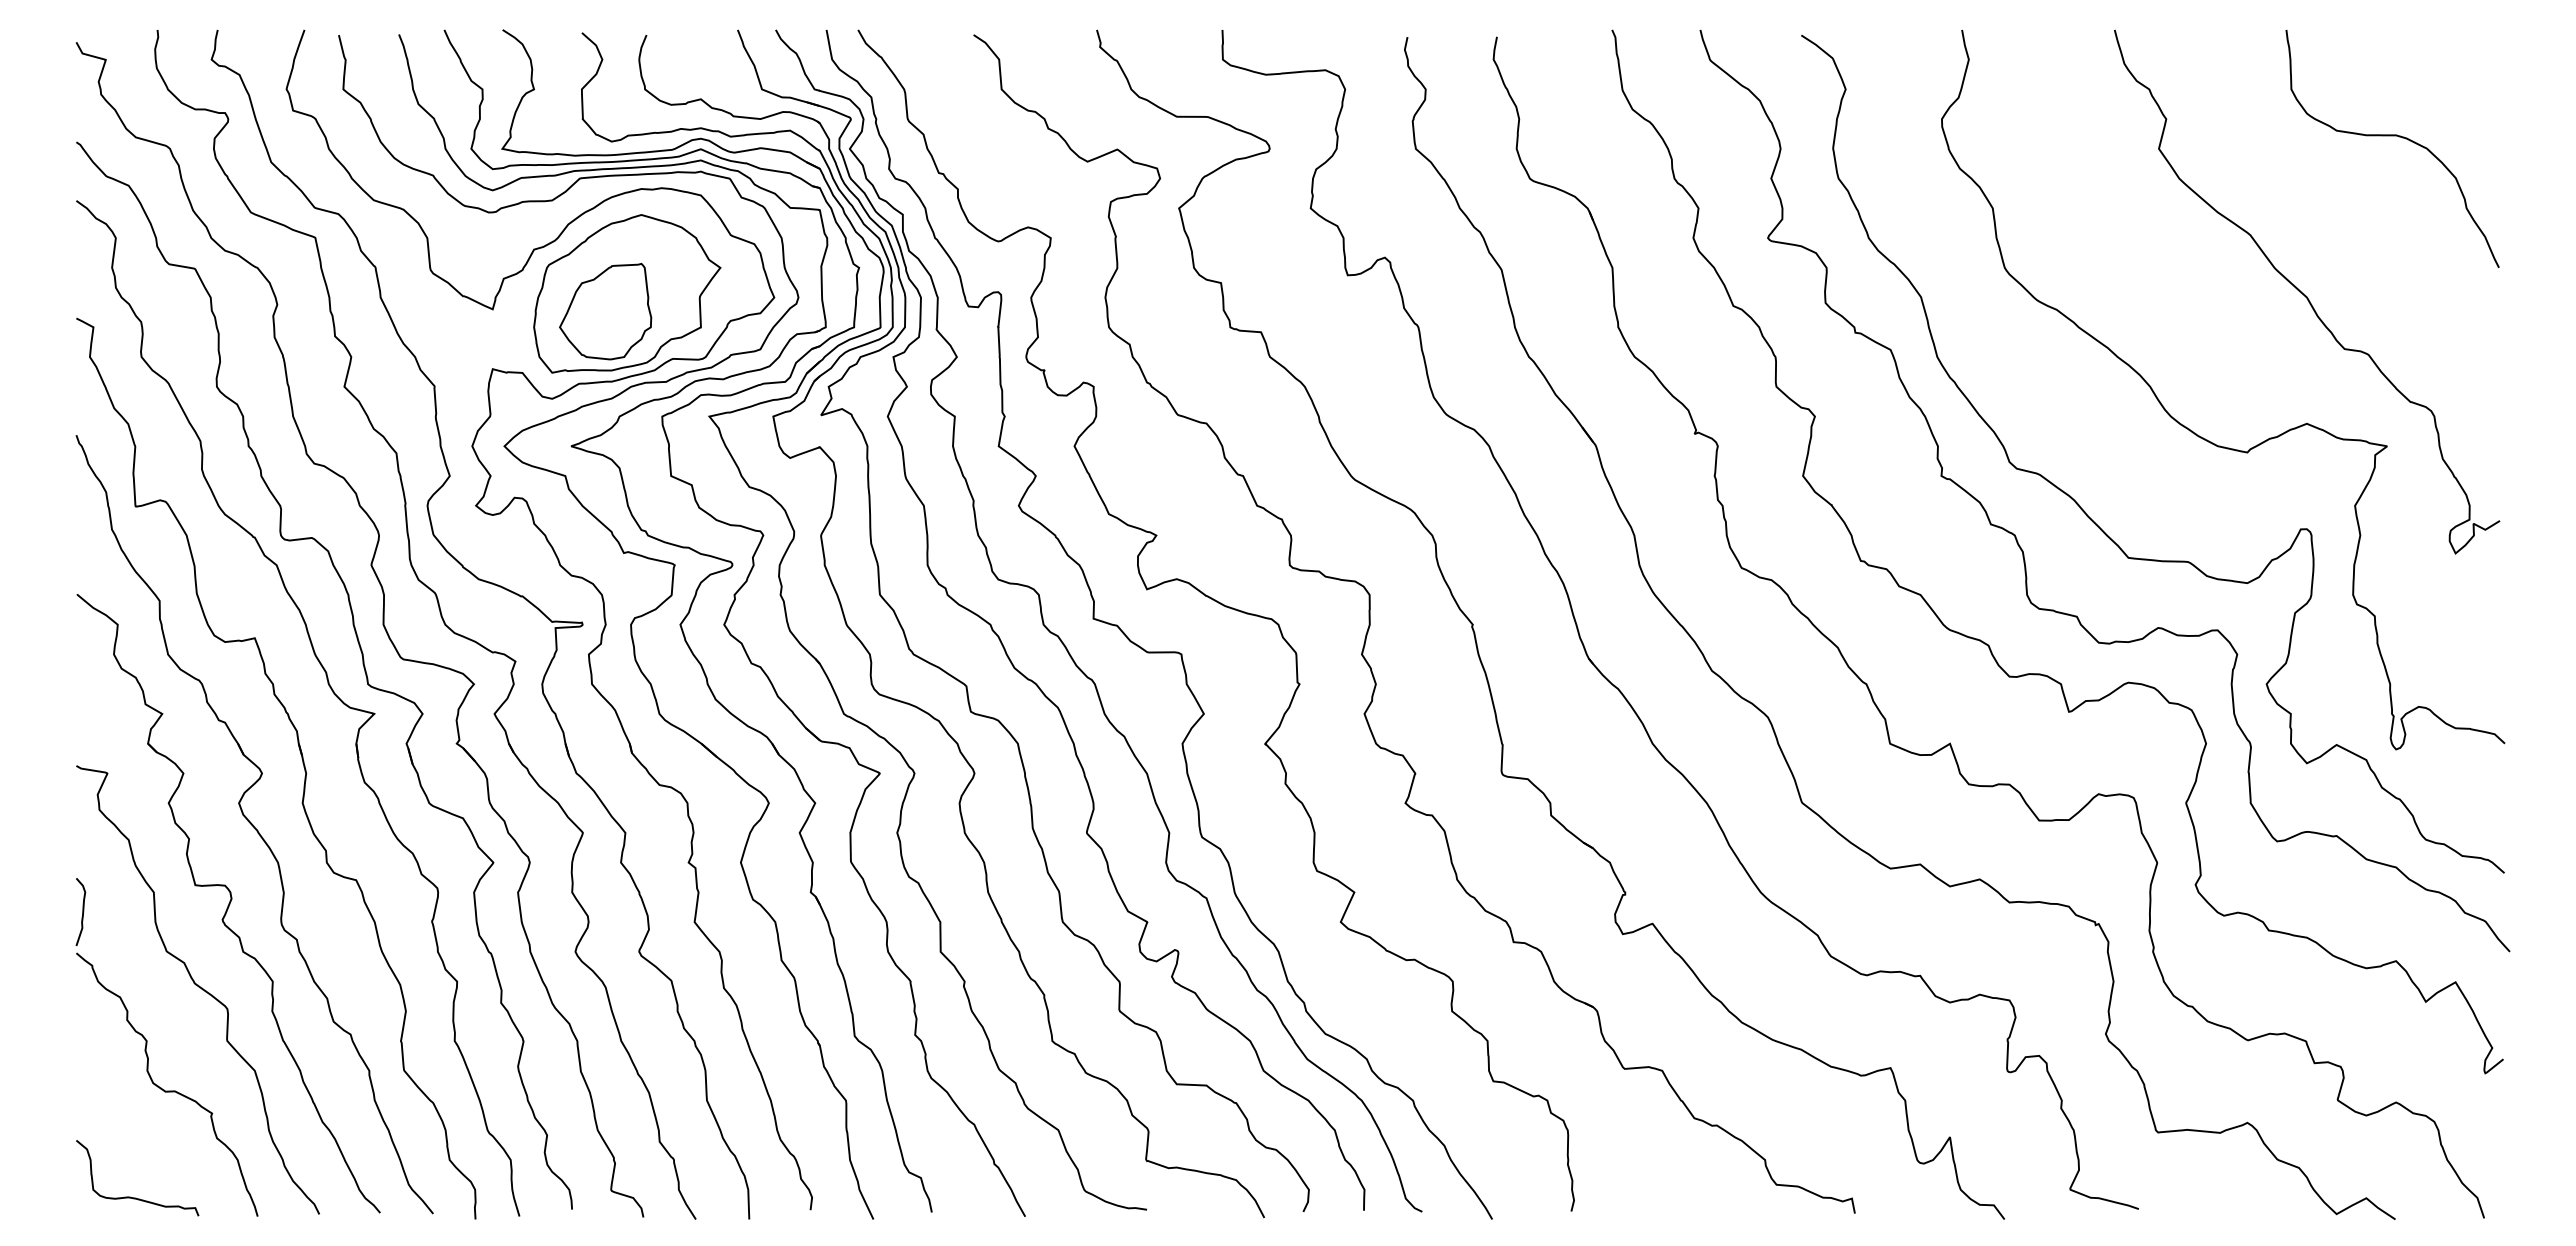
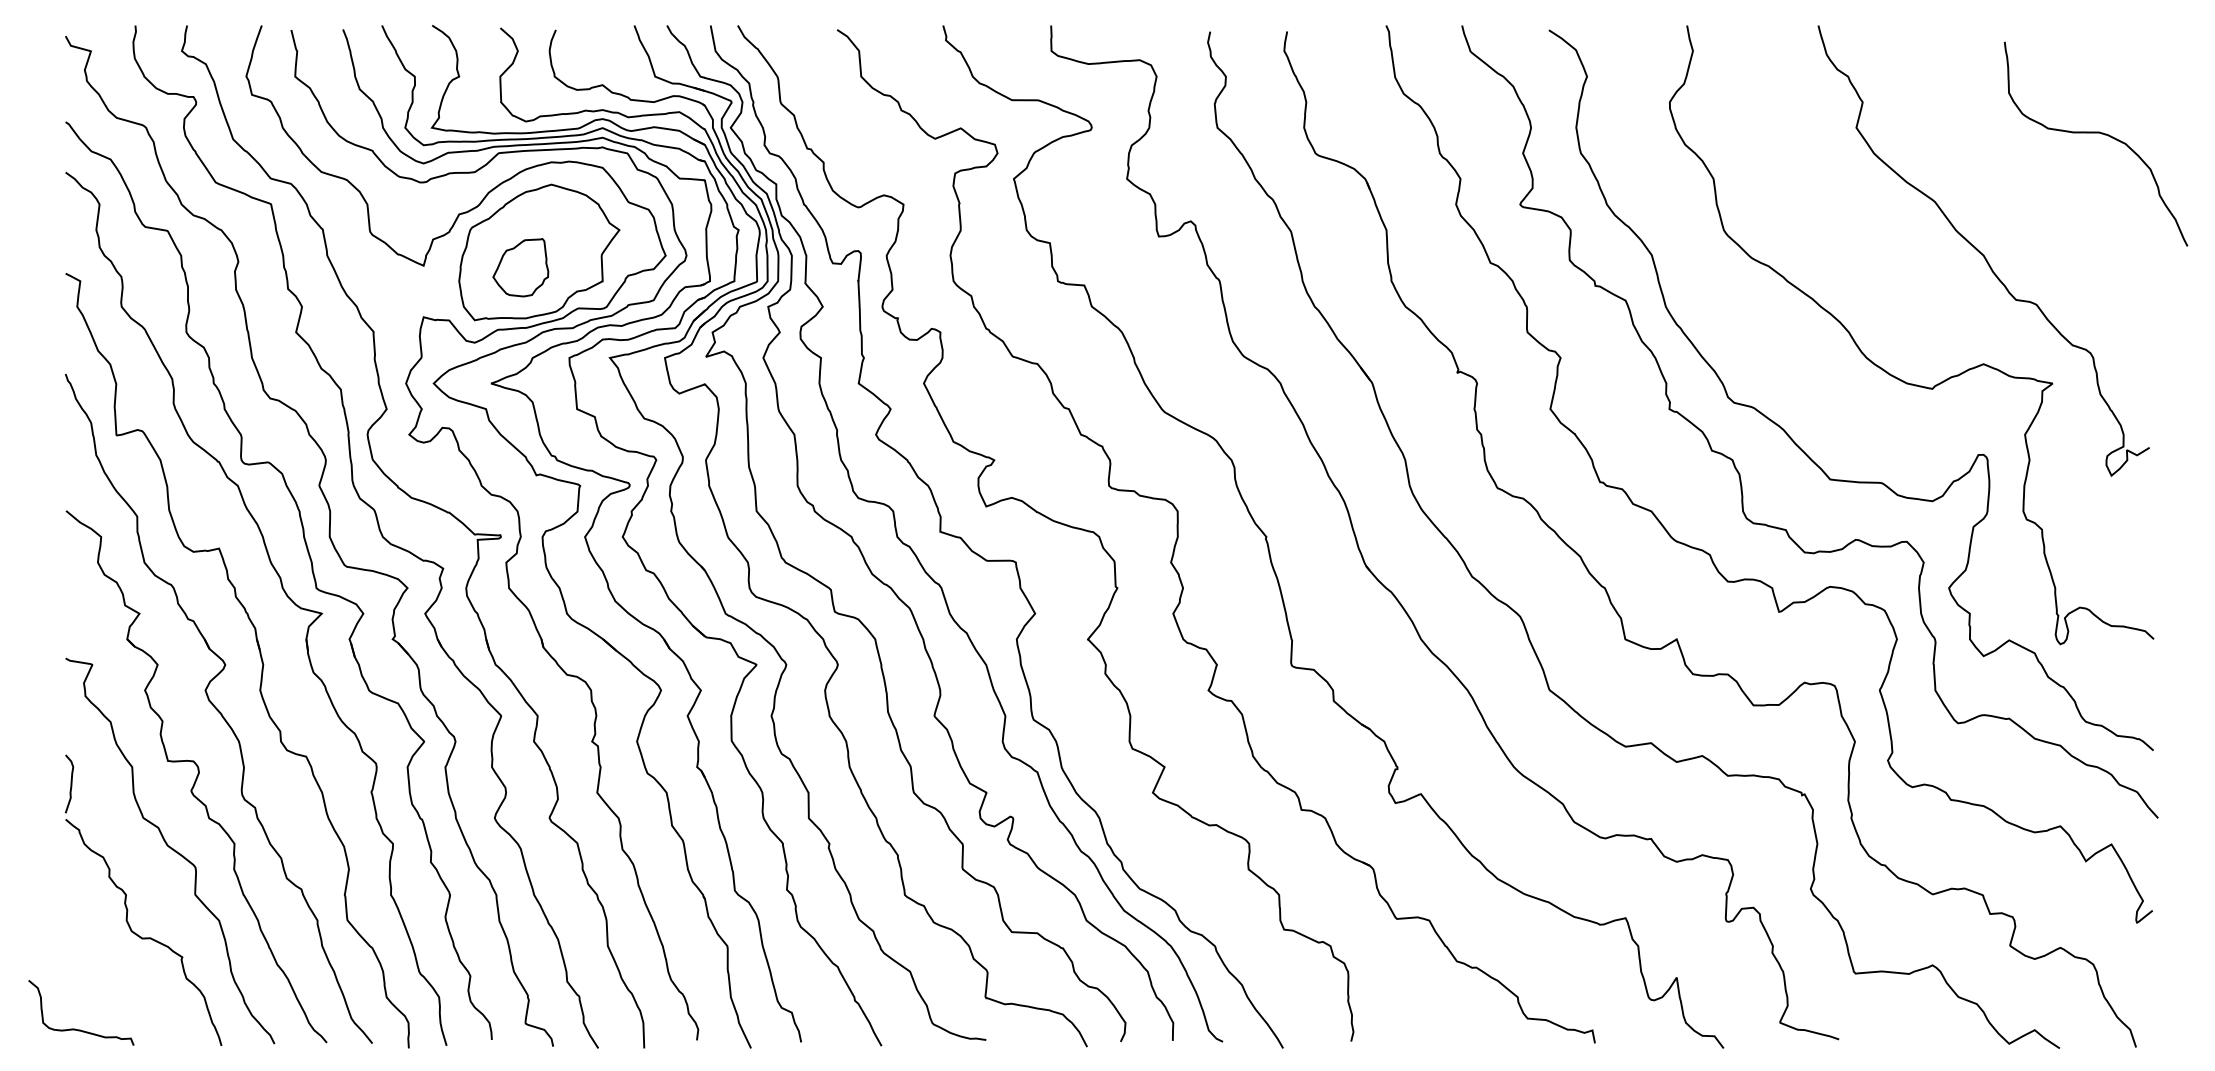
curve: (2392, 136) -> (2095, 133), moved
part: (605, 311) -> (520, 267), size x0.7
curve: (136, 1197) -> (80, 1029), moved

